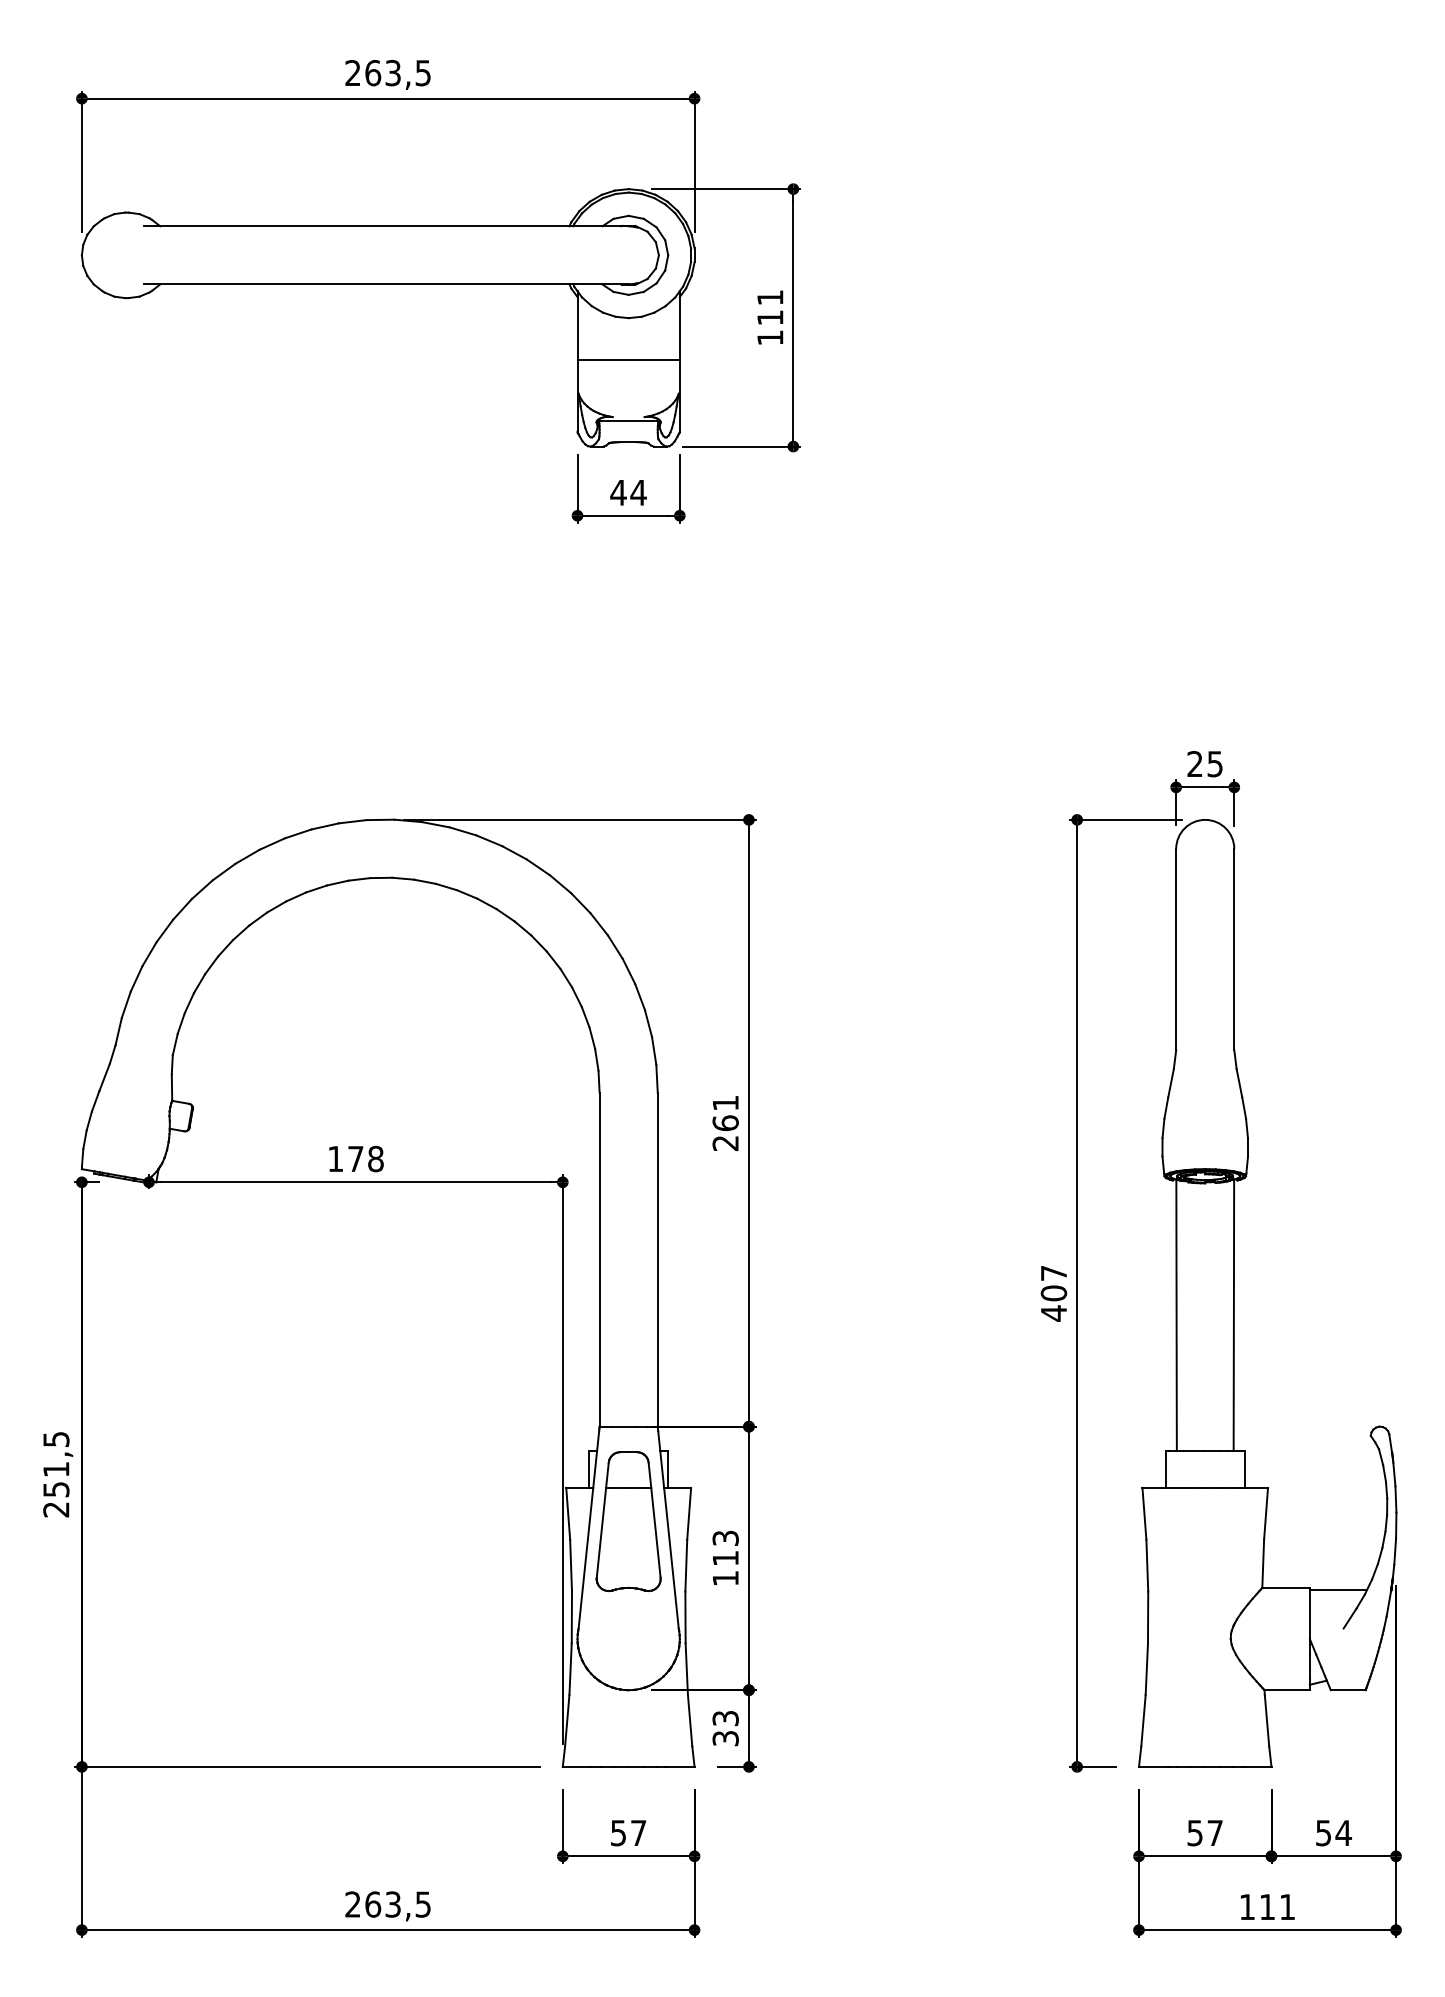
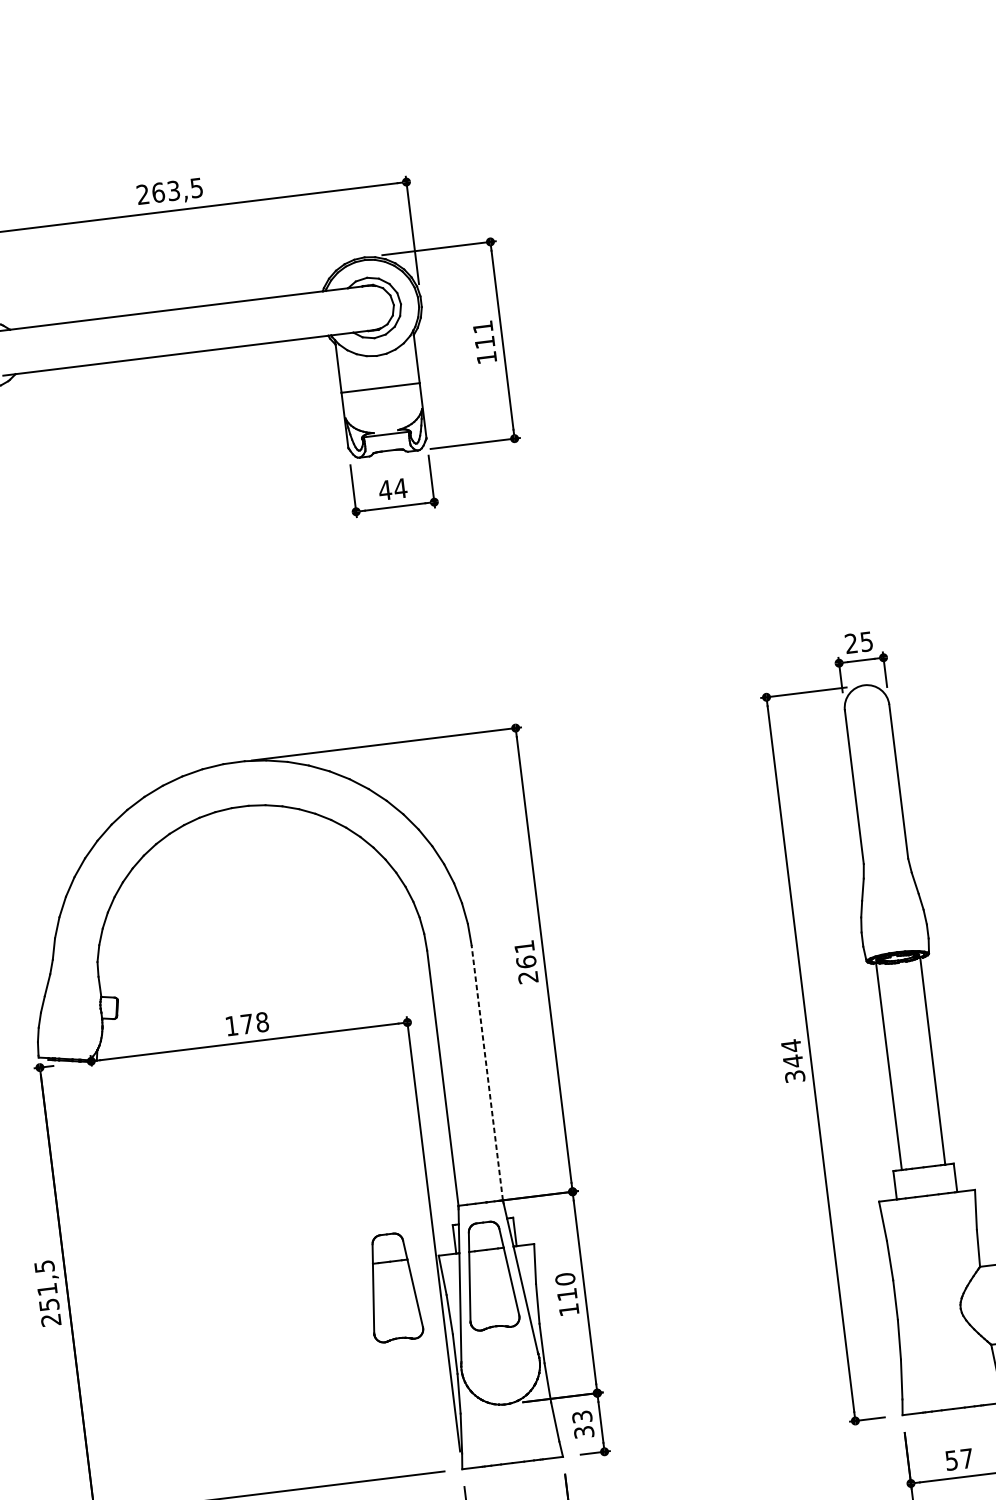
line: (657, 1259) -> (487, 1072), solid -> dashed
text: (1053, 1293) -> (792, 1061), 407 -> 344
part: (502, 1521) -> (393, 1287), added
text: (725, 1538) -> (565, 1279), 113 -> 110

